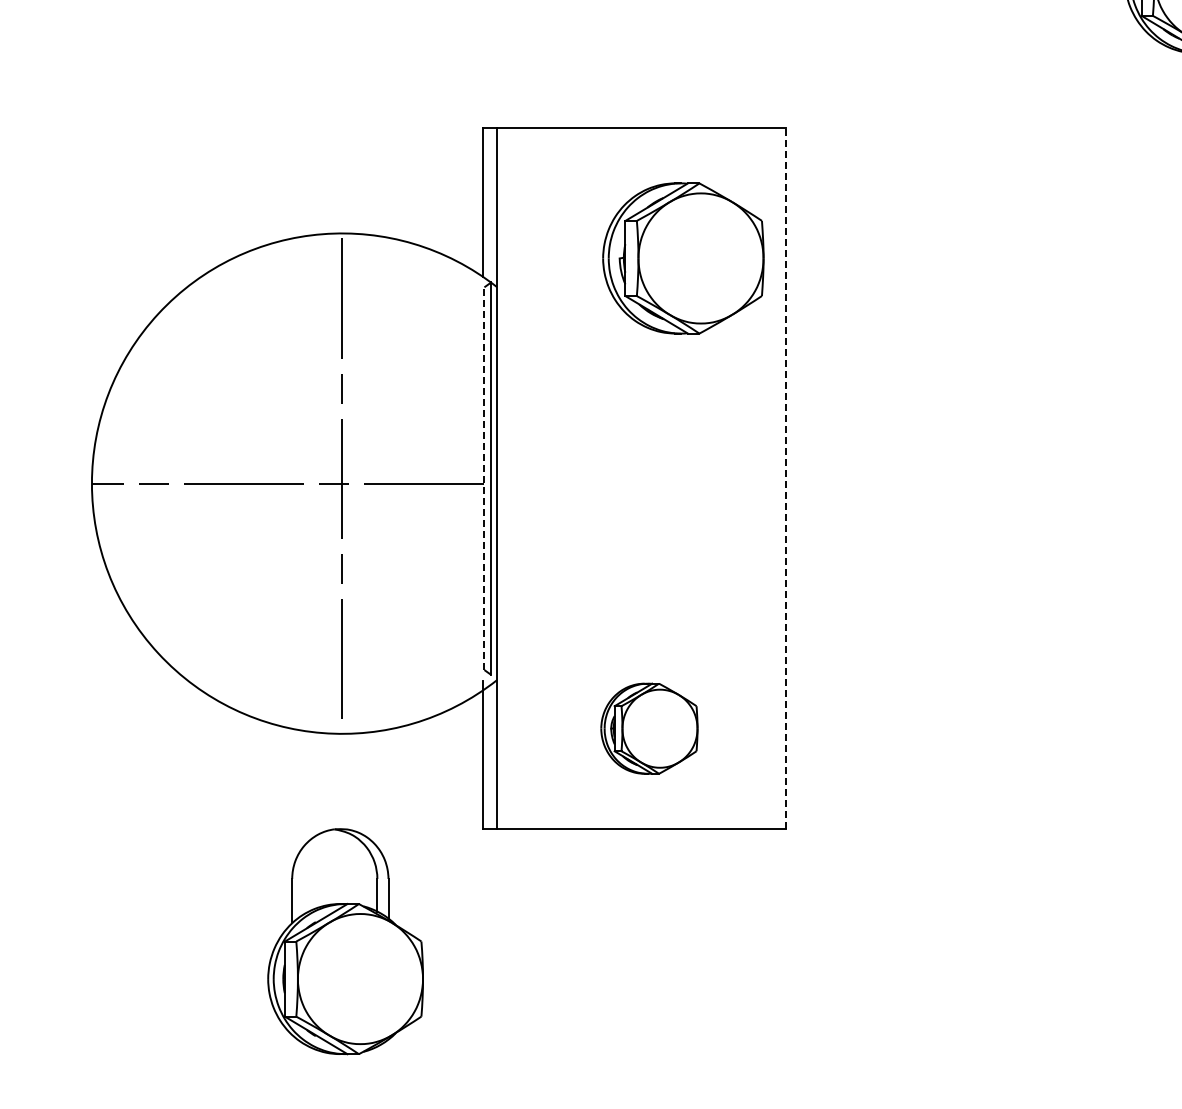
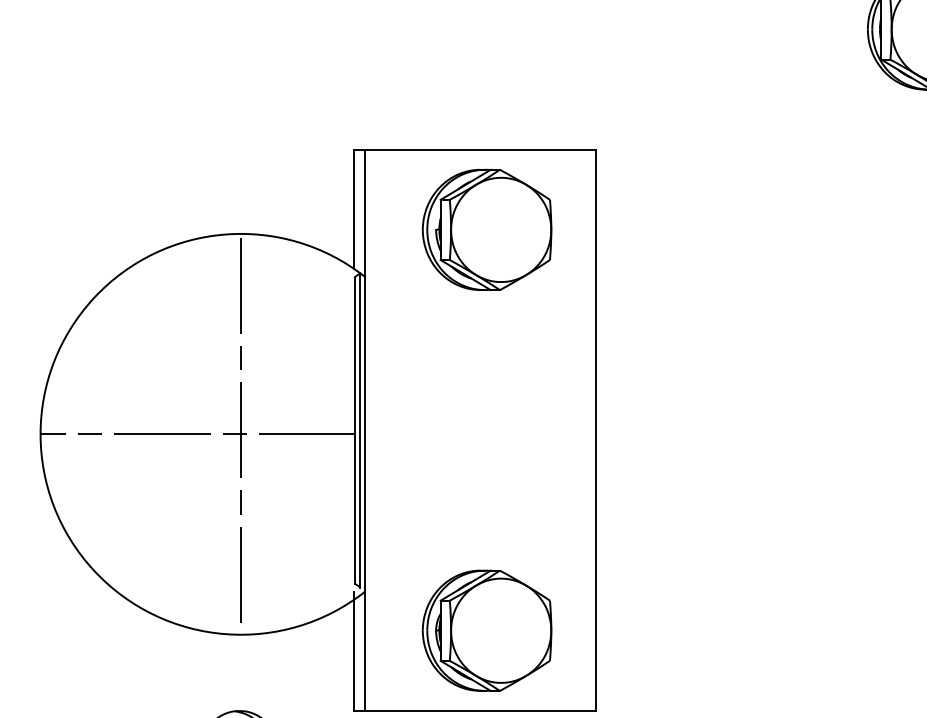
part: (683, 258) -> (487, 229), moved
line: (484, 478) -> (355, 430), dashed -> solid
line: (785, 478) -> (596, 430), dashed -> solid
part: (649, 728) -> (487, 630), size x1.67

